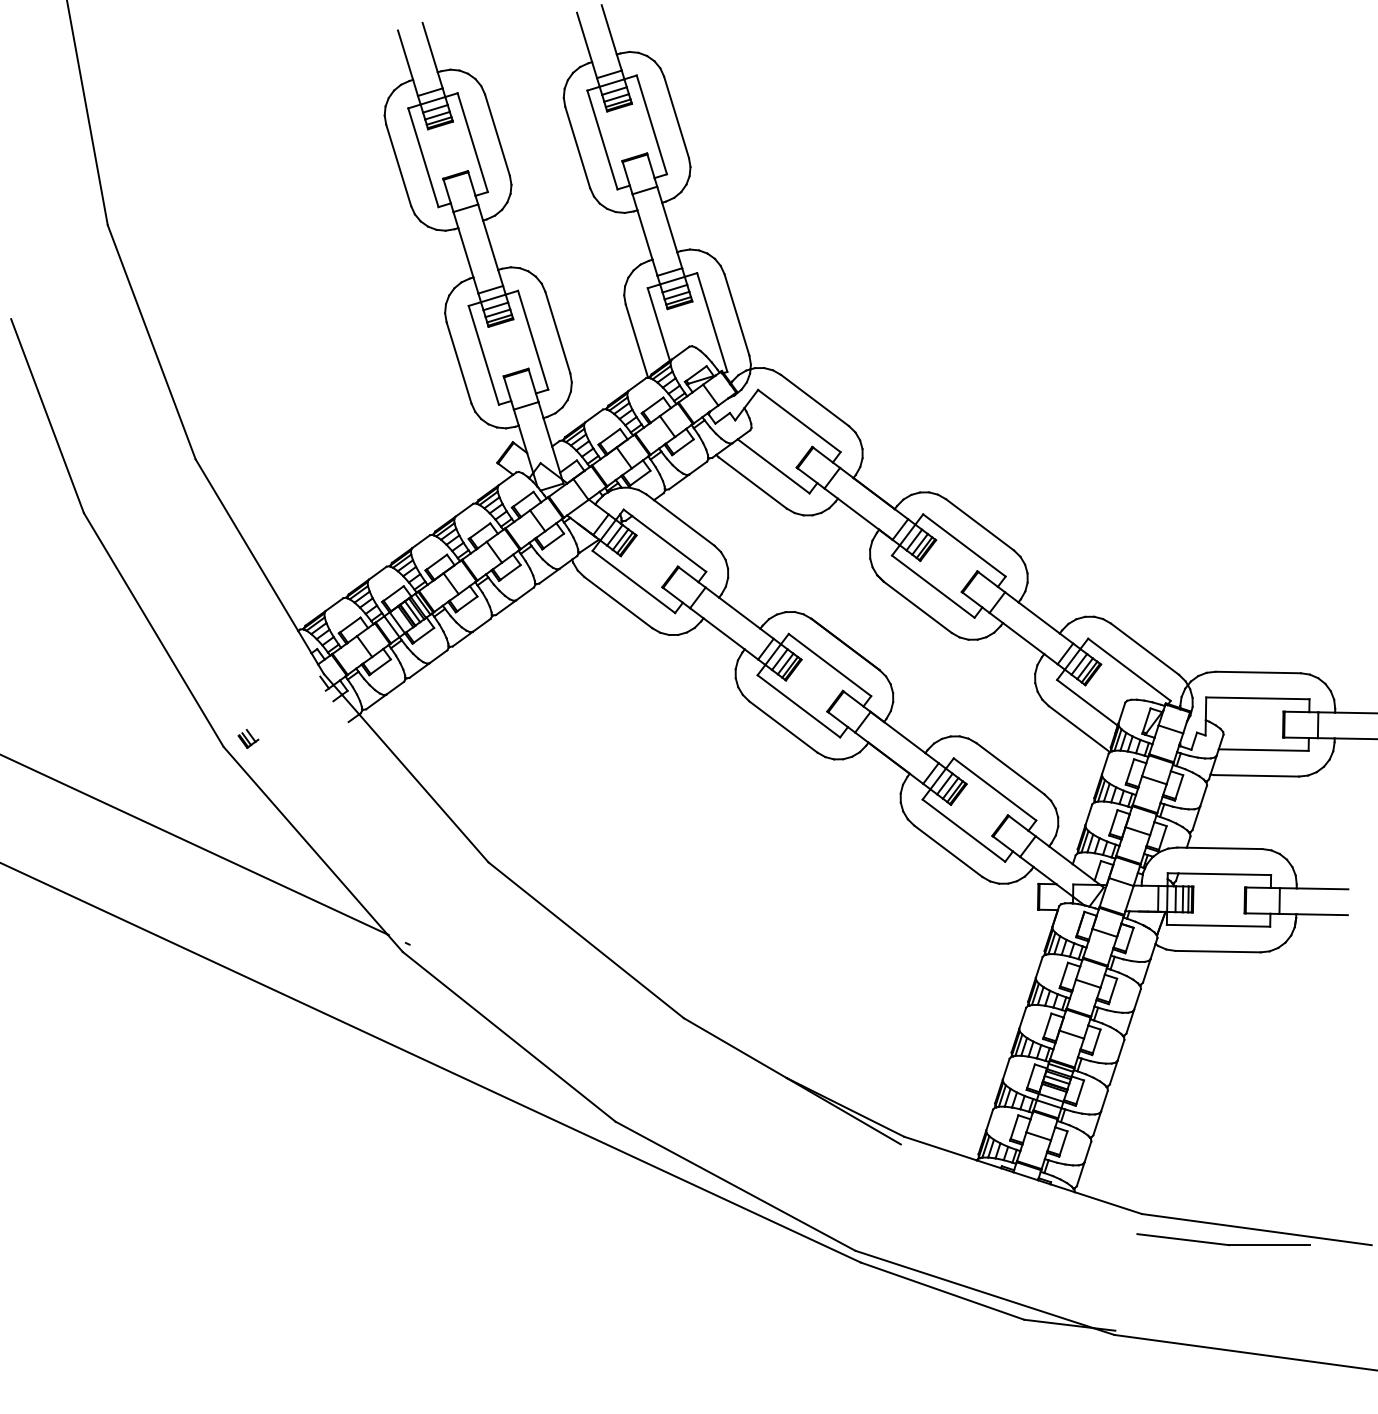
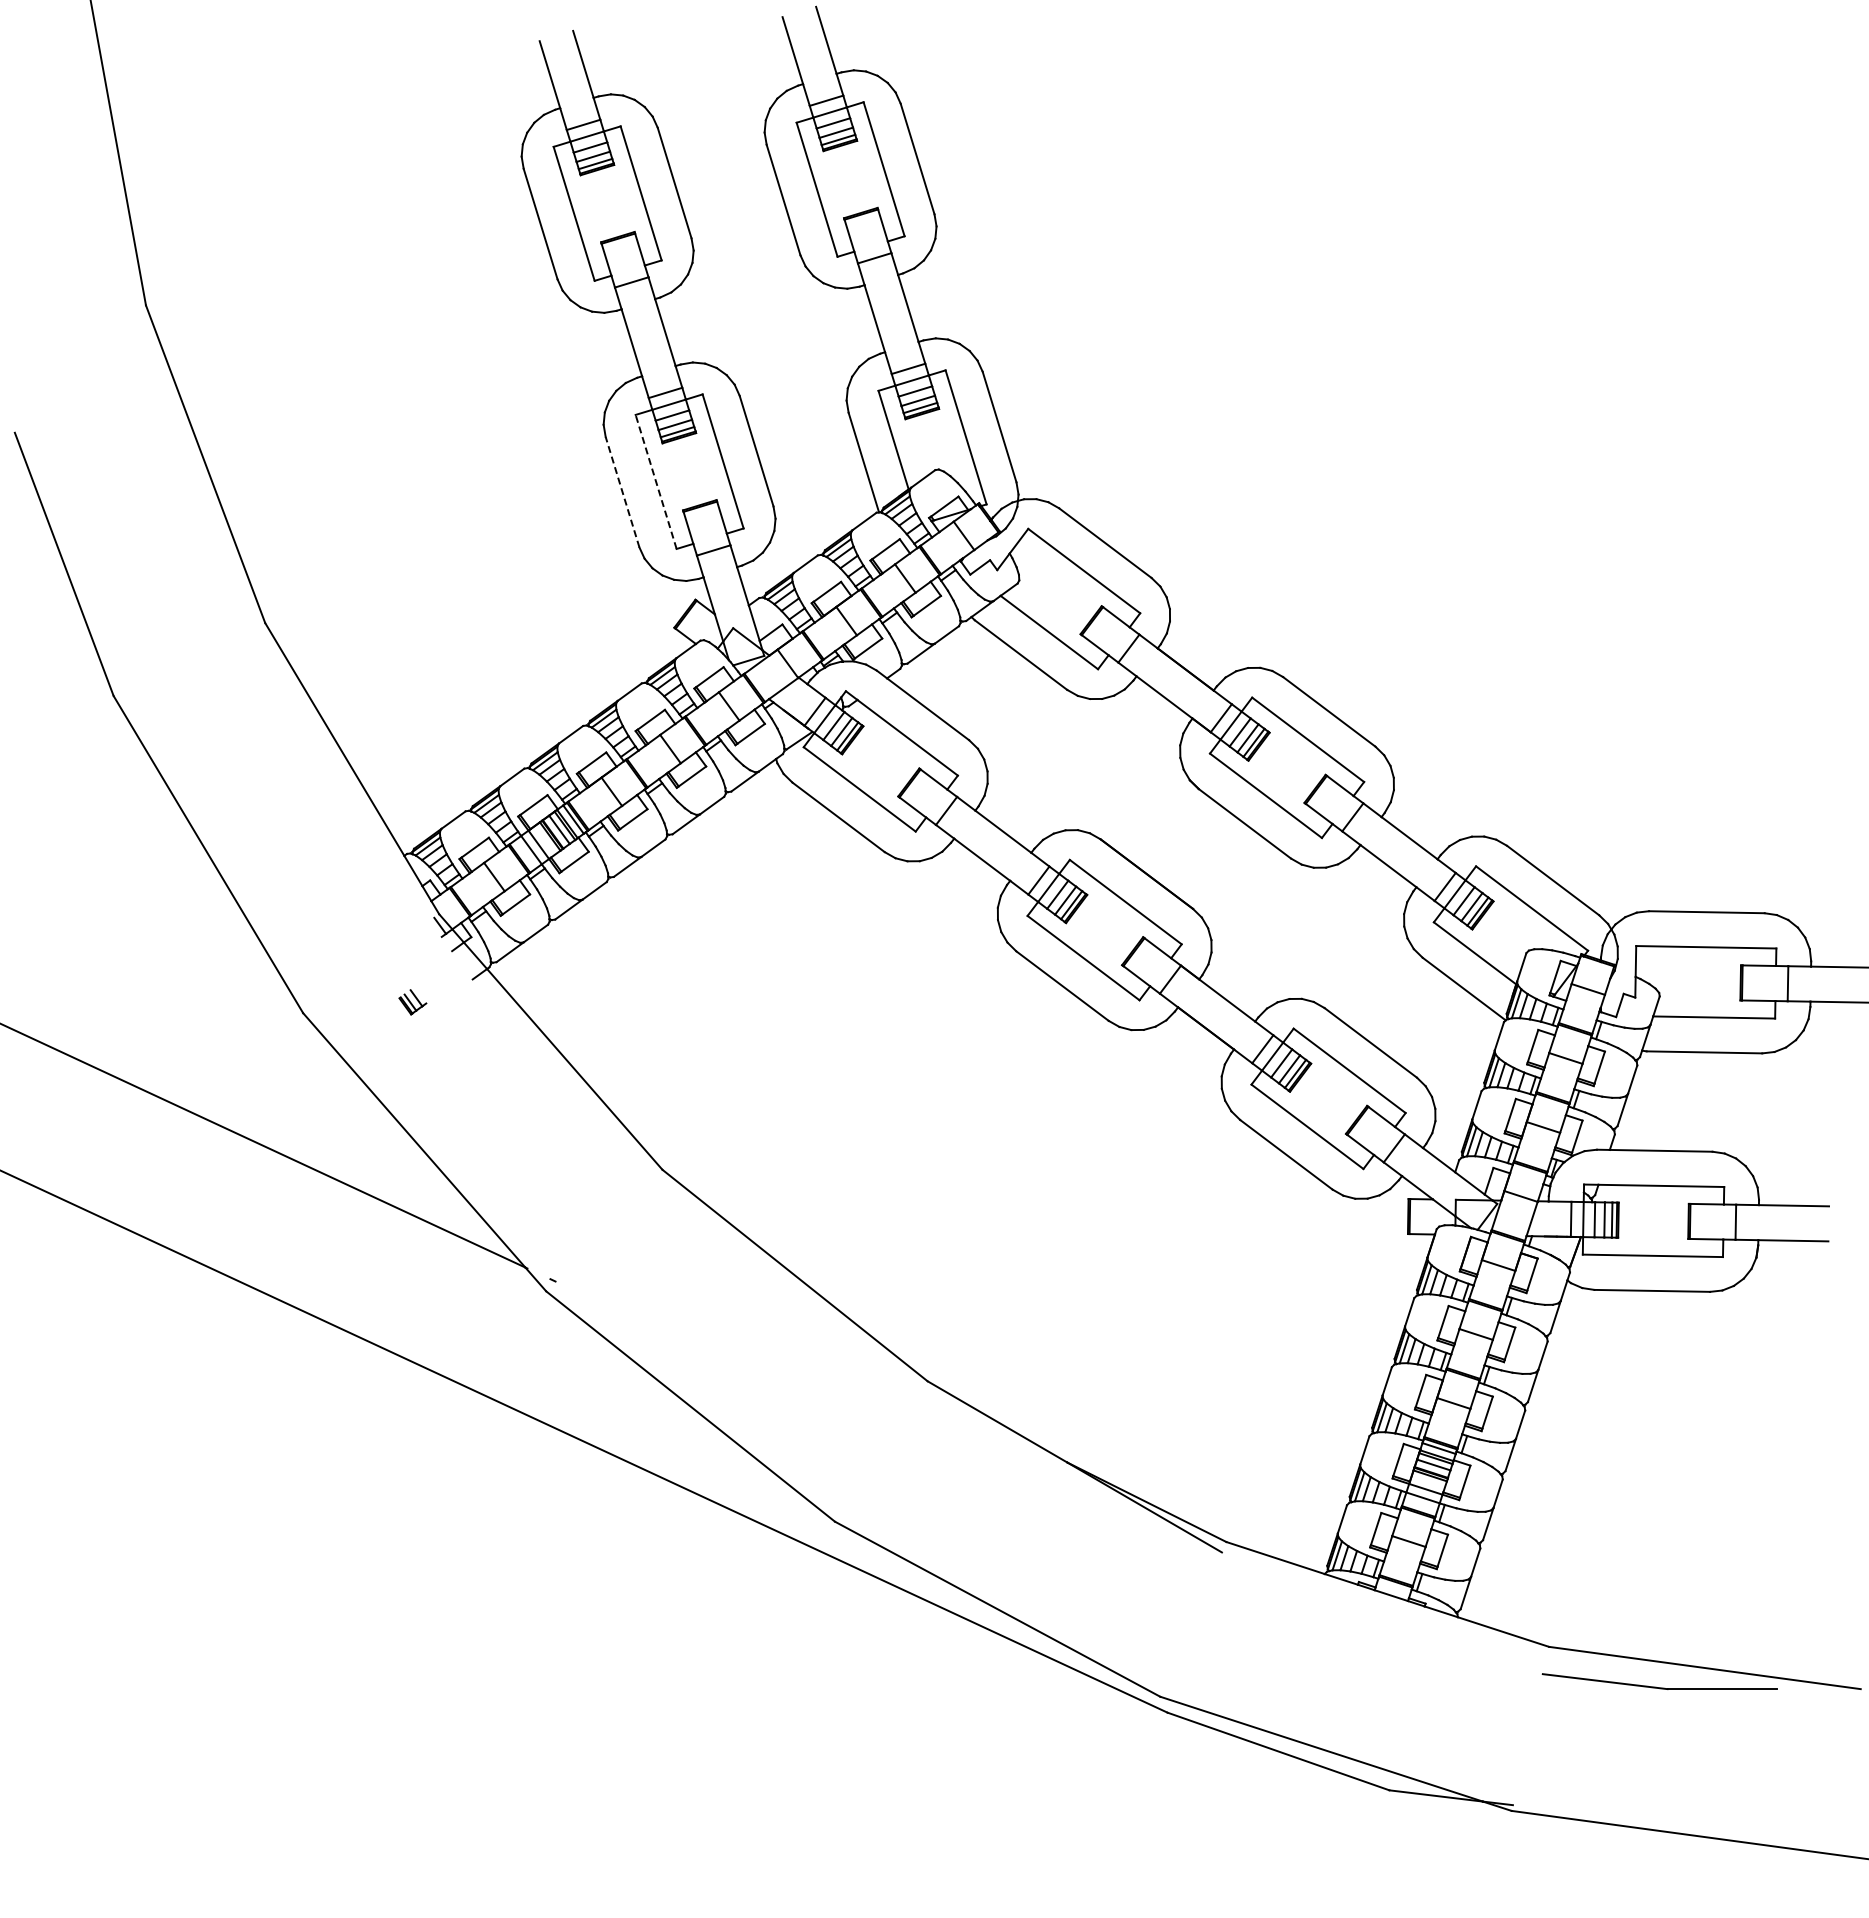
line: (484, 355) -> (656, 481), solid -> dashed
line: (459, 363) -> (622, 492), solid -> dashed
part: (248, 739) -> (412, 1002), moved

